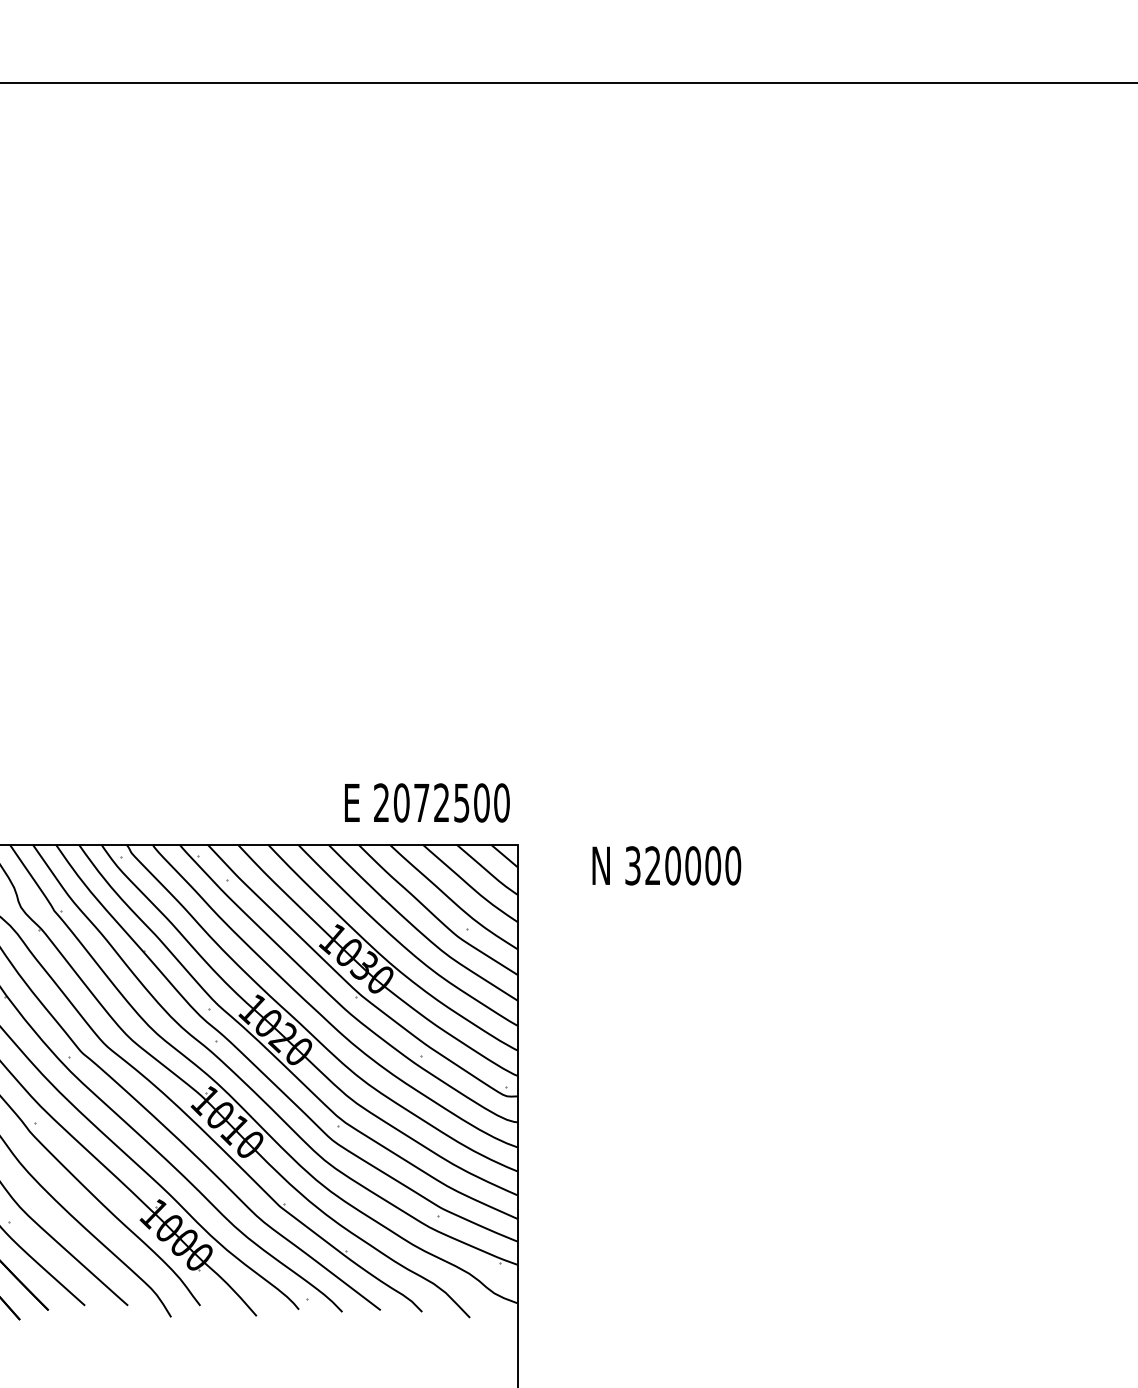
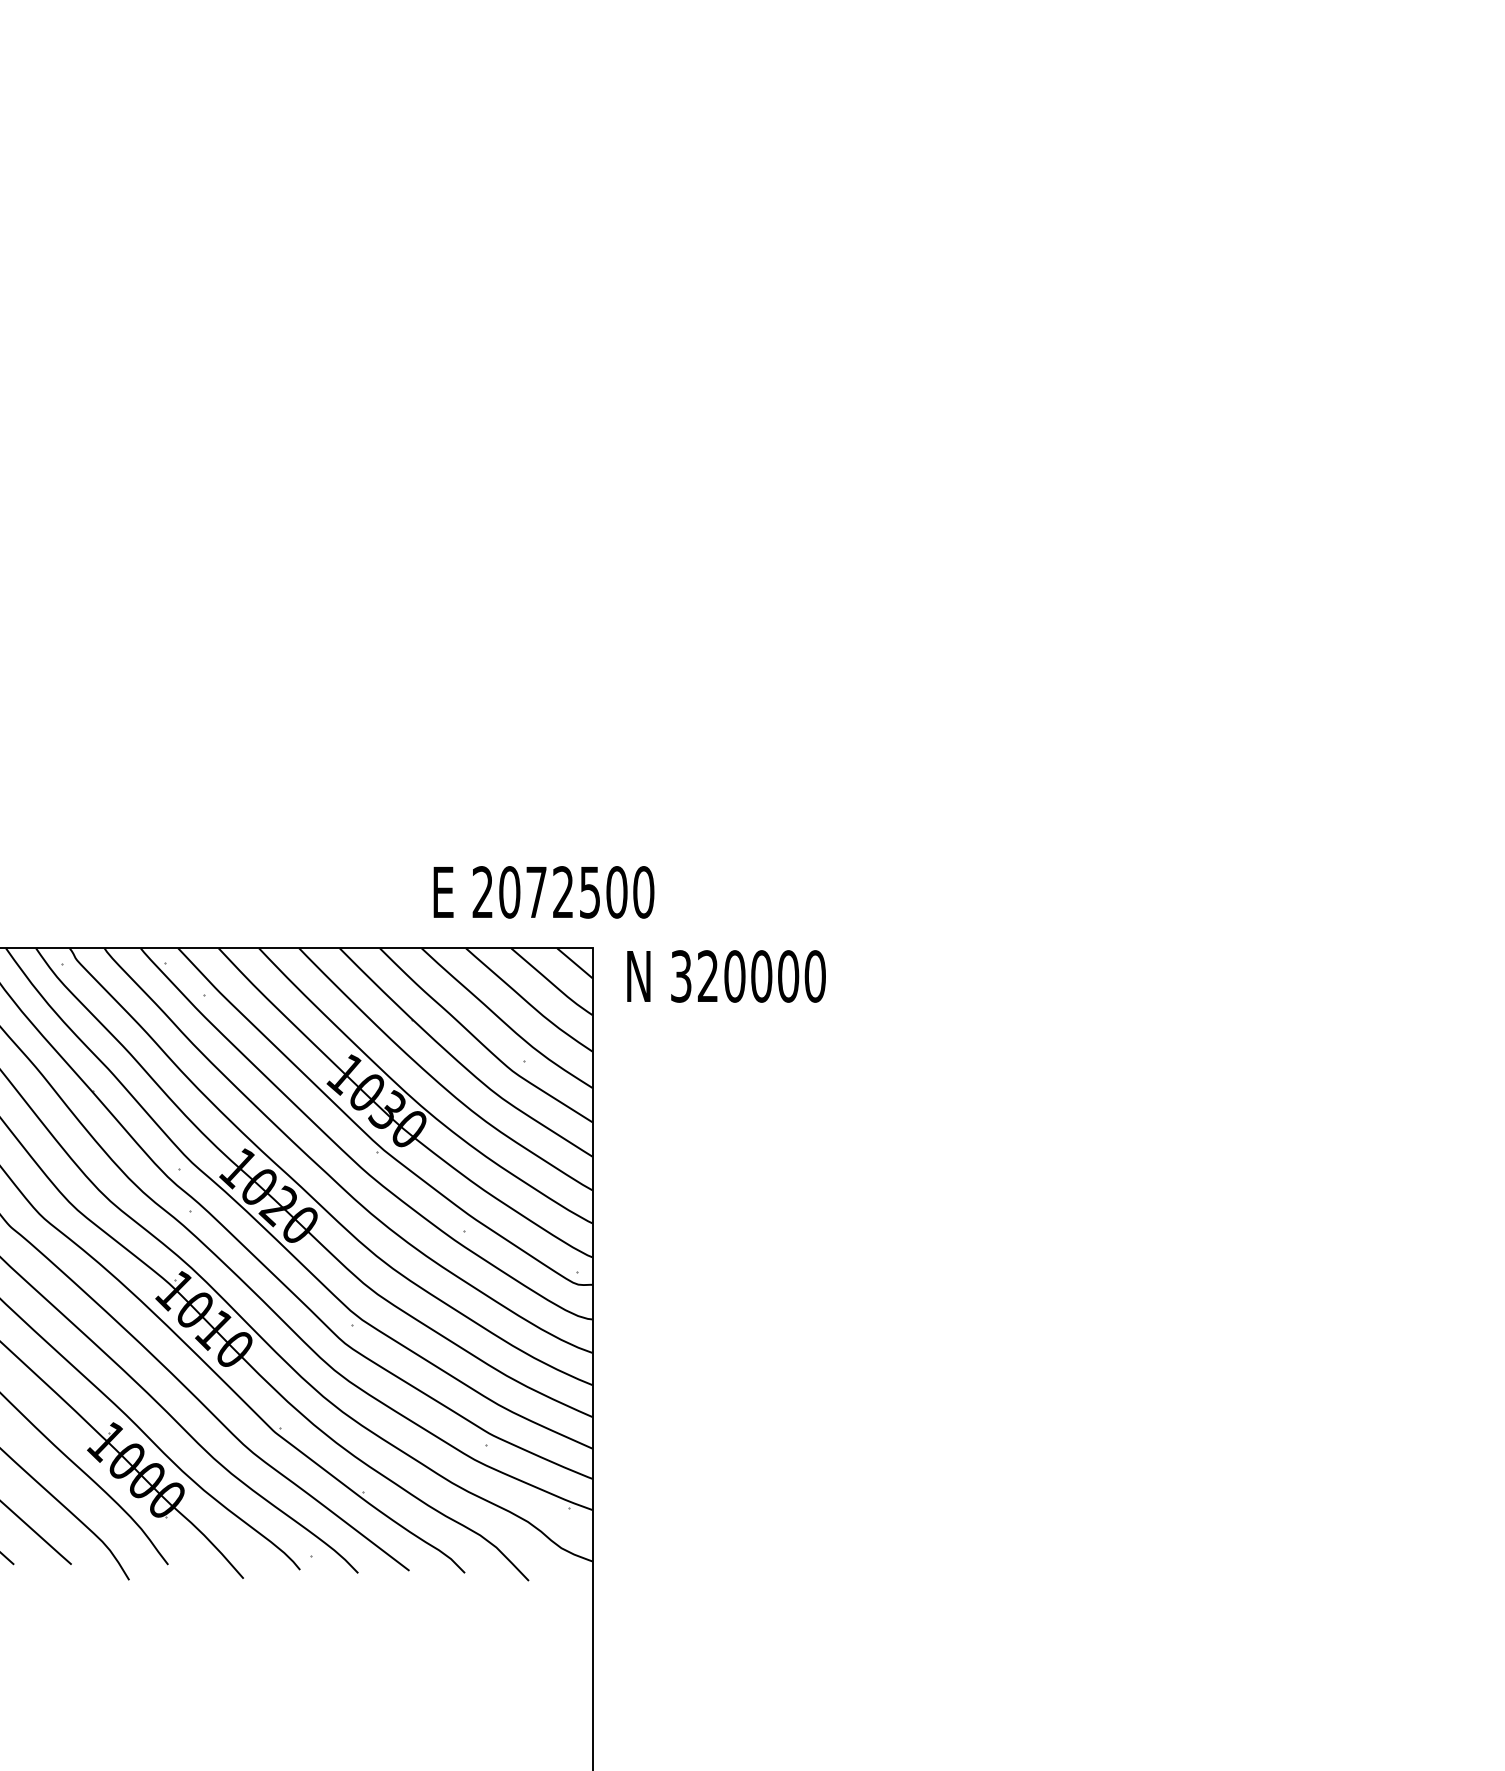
text: (427, 802) -> (544, 891), moved
text: (666, 865) -> (726, 975), moved

